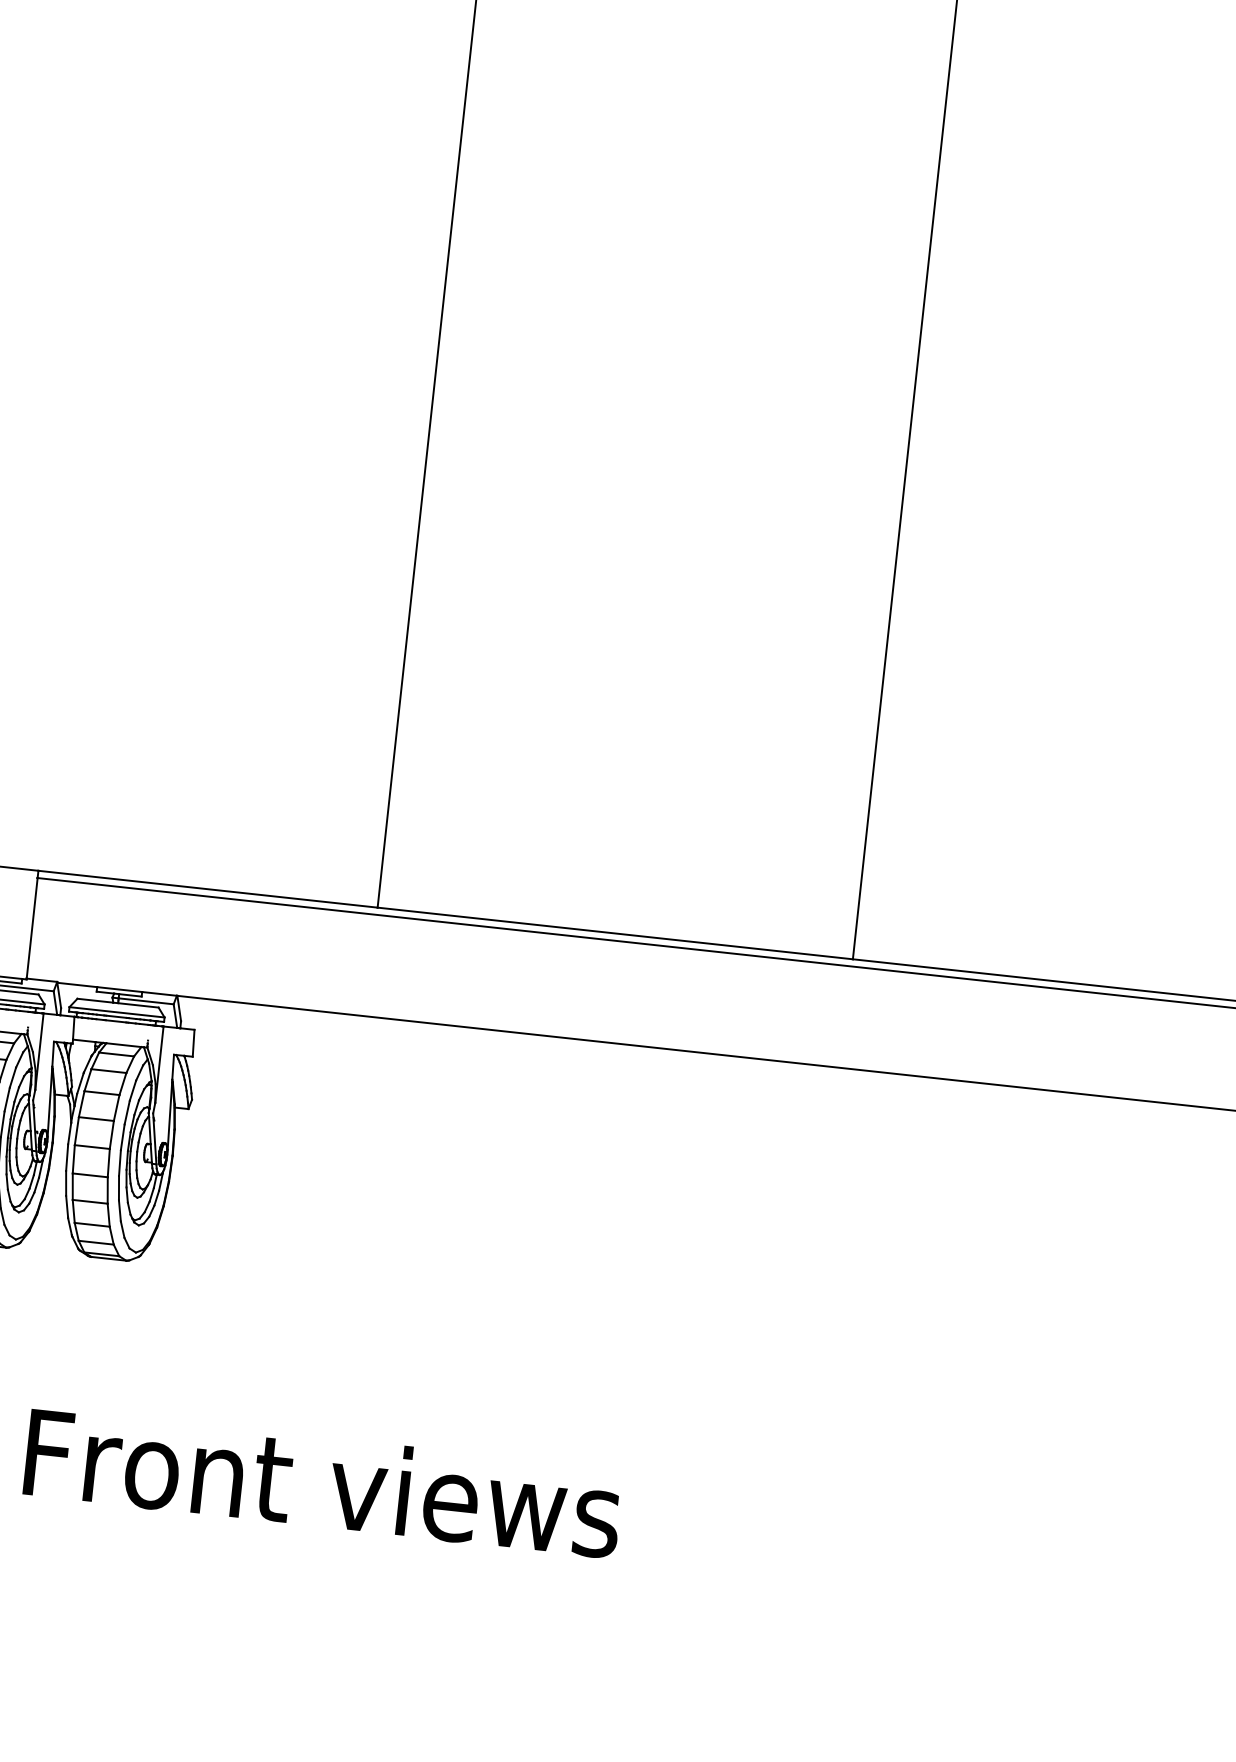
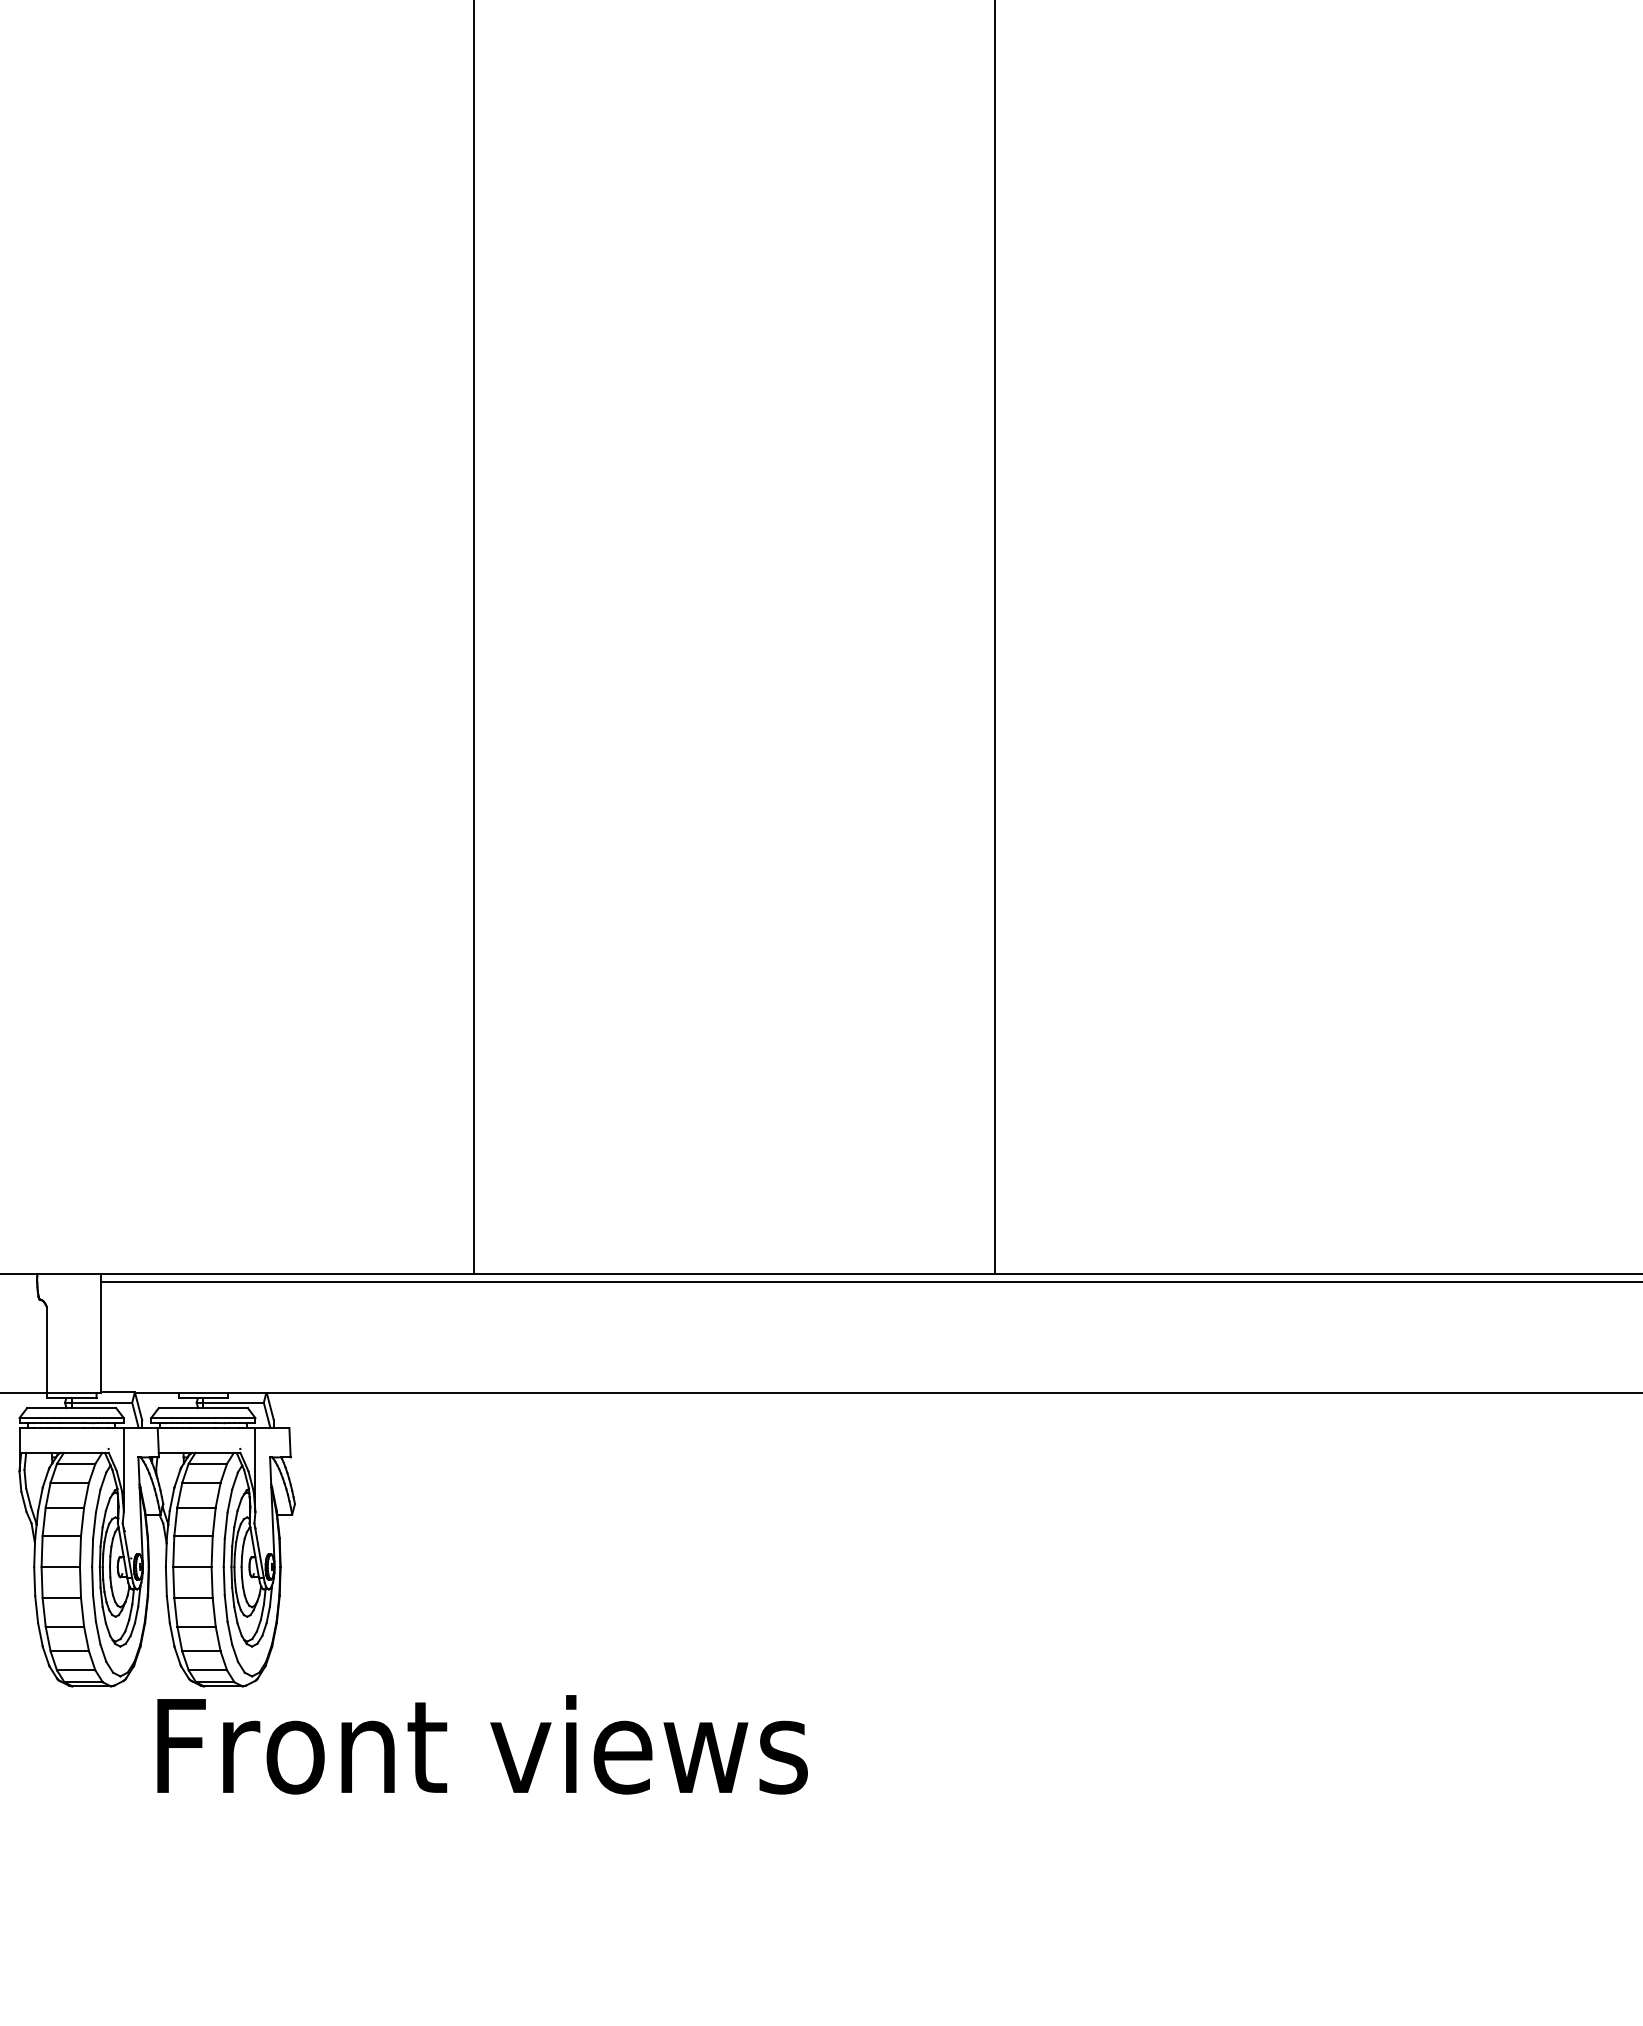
text: (323, 1482) -> (482, 1744), moved

